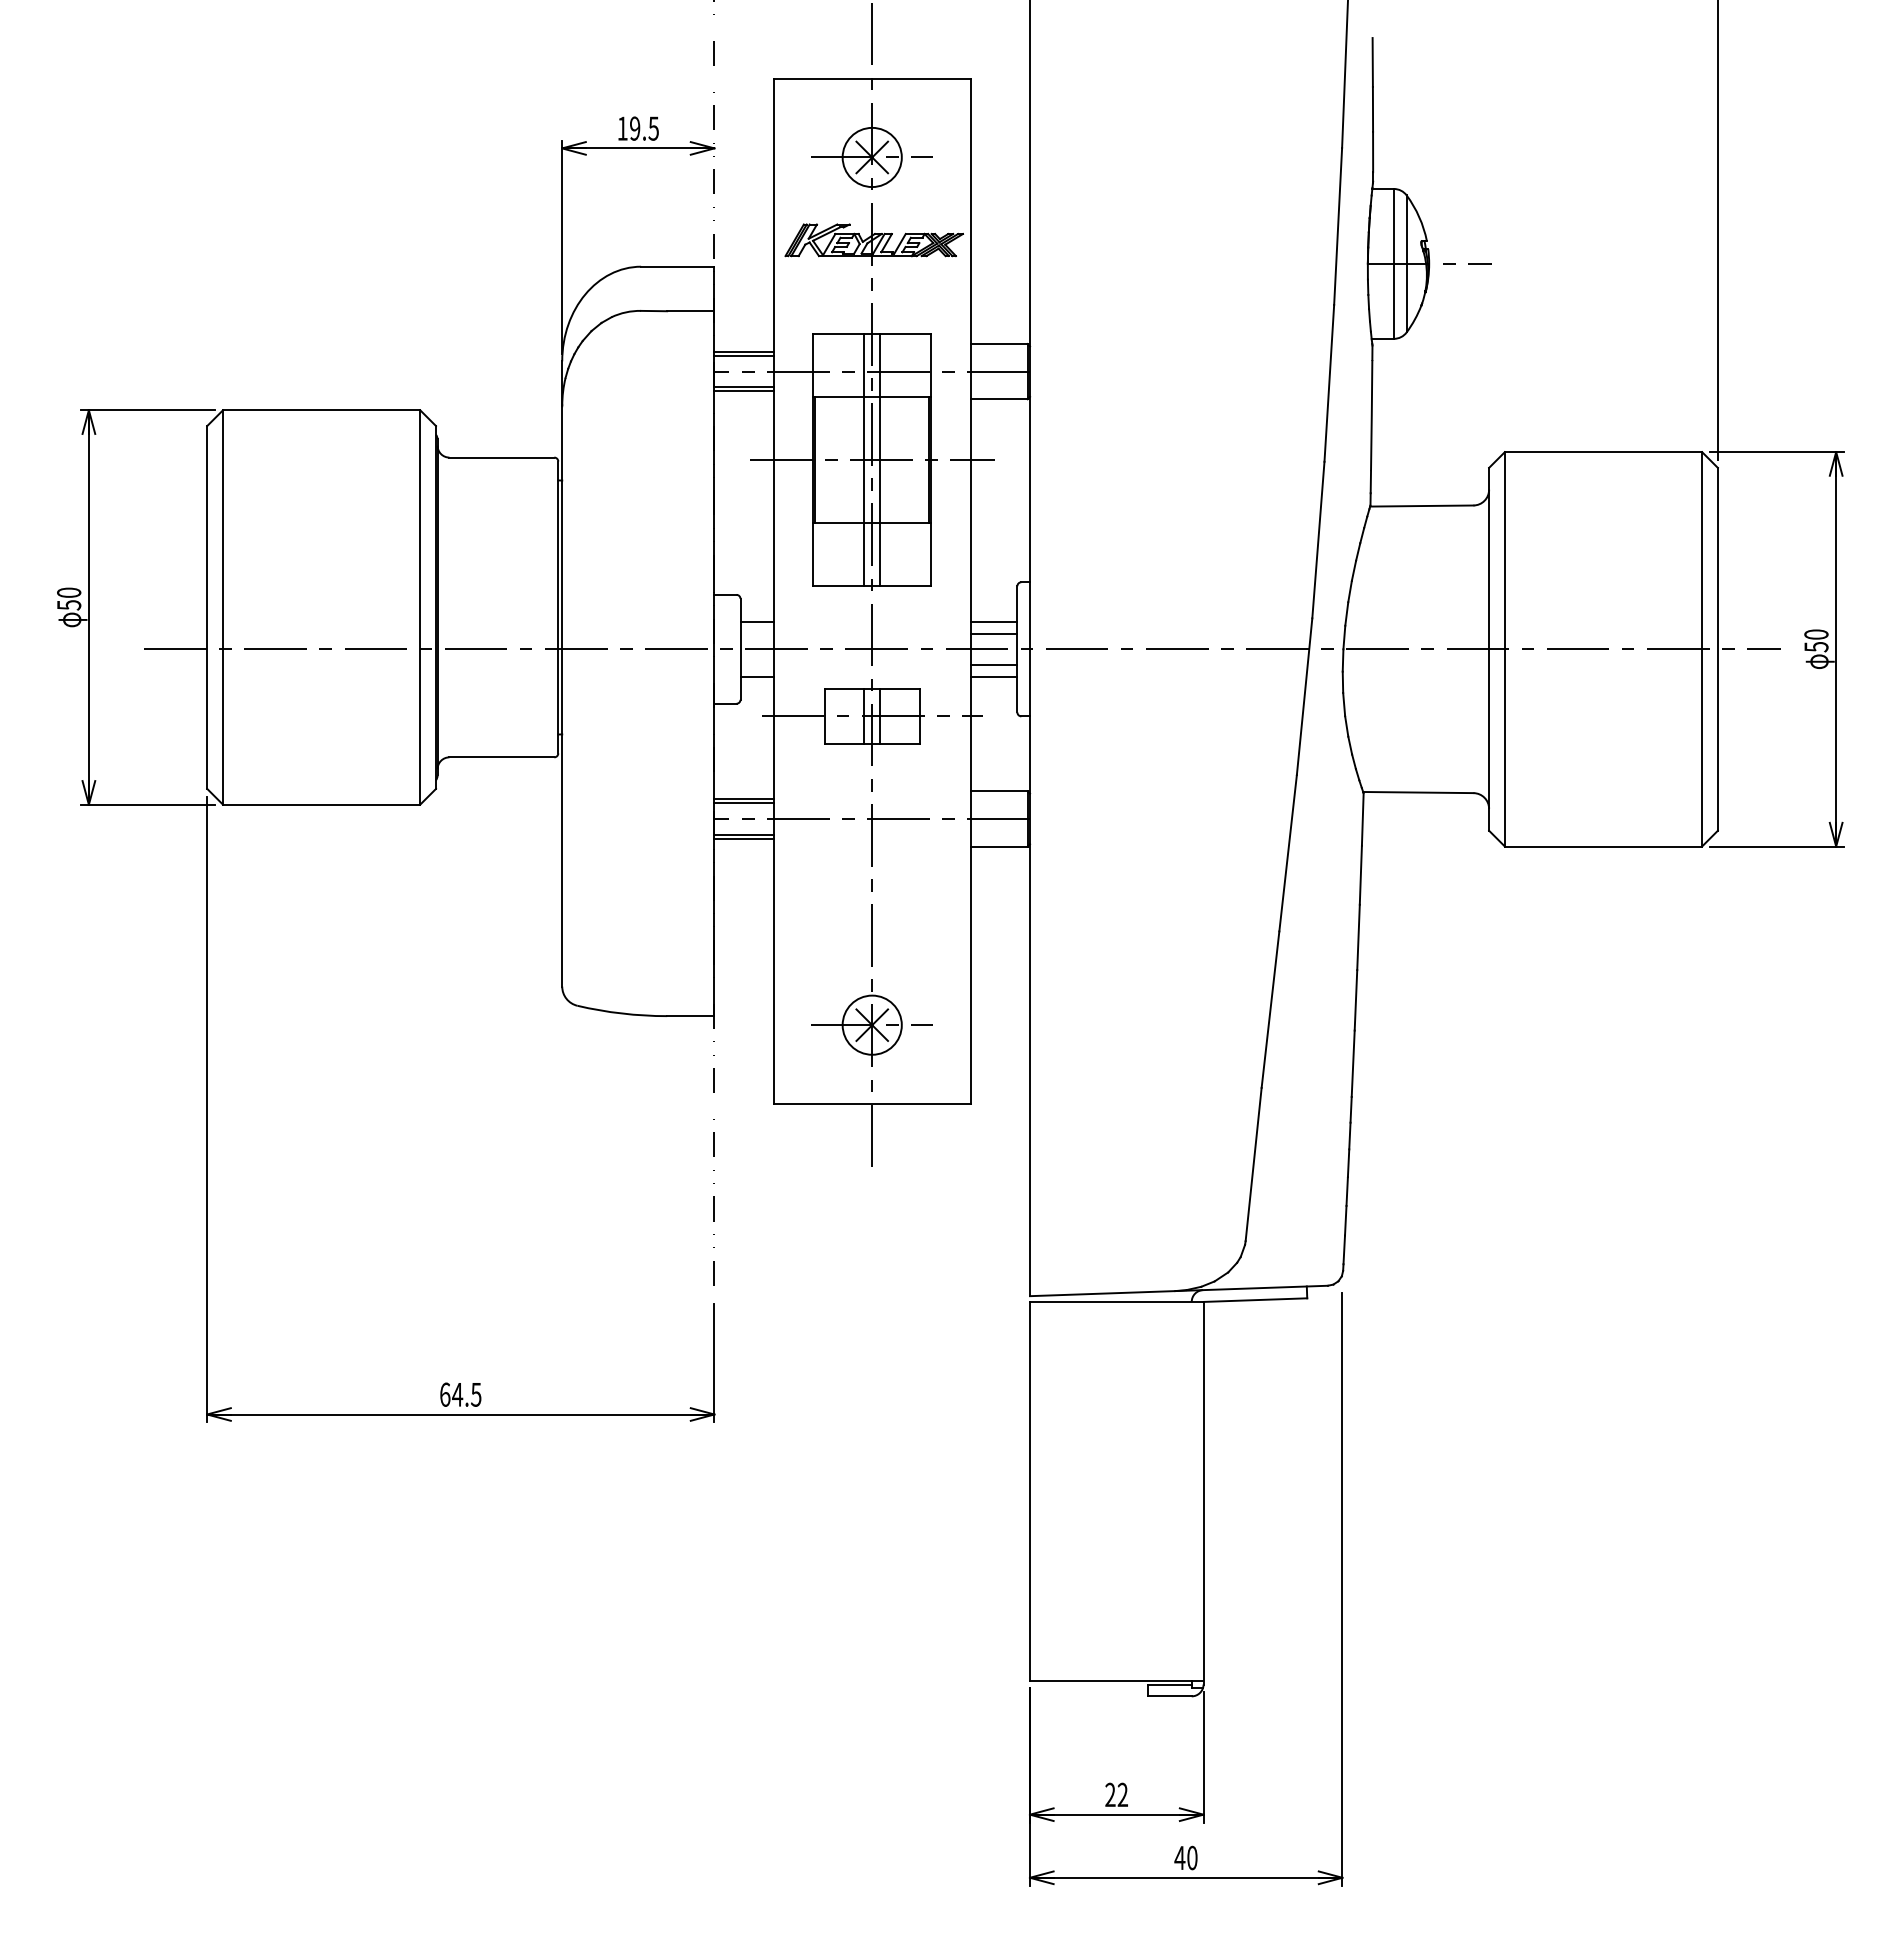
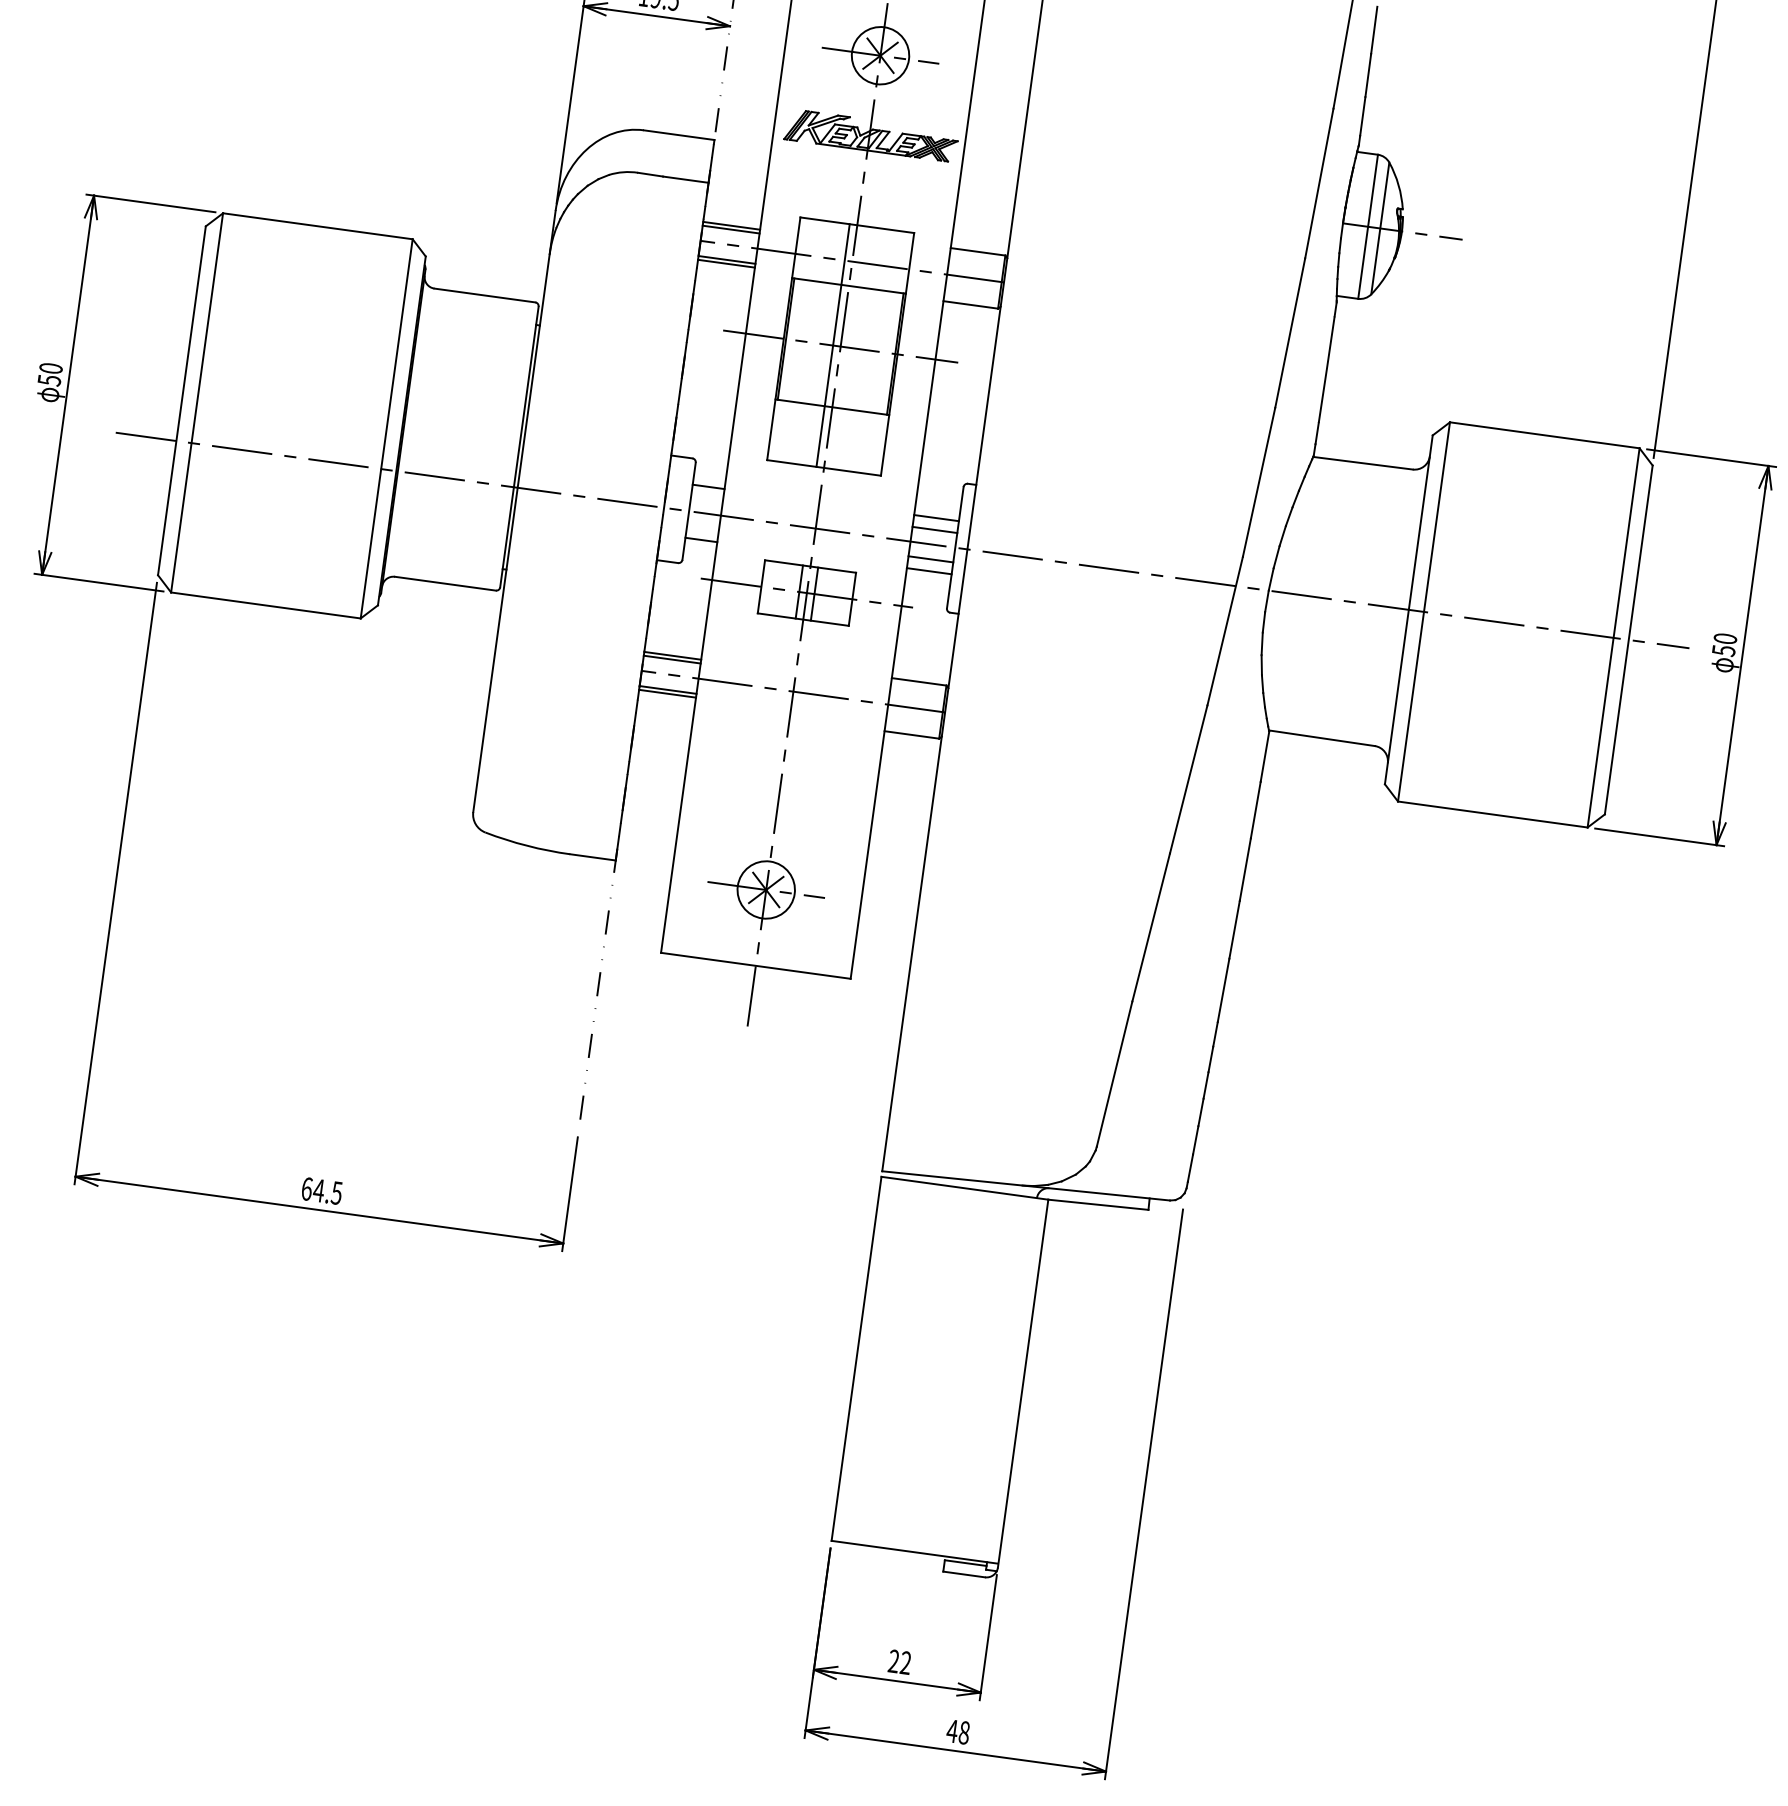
line: (880, 459) -> (848, 347), removed
text: (1192, 1857) -> (964, 1732), 40 -> 48

